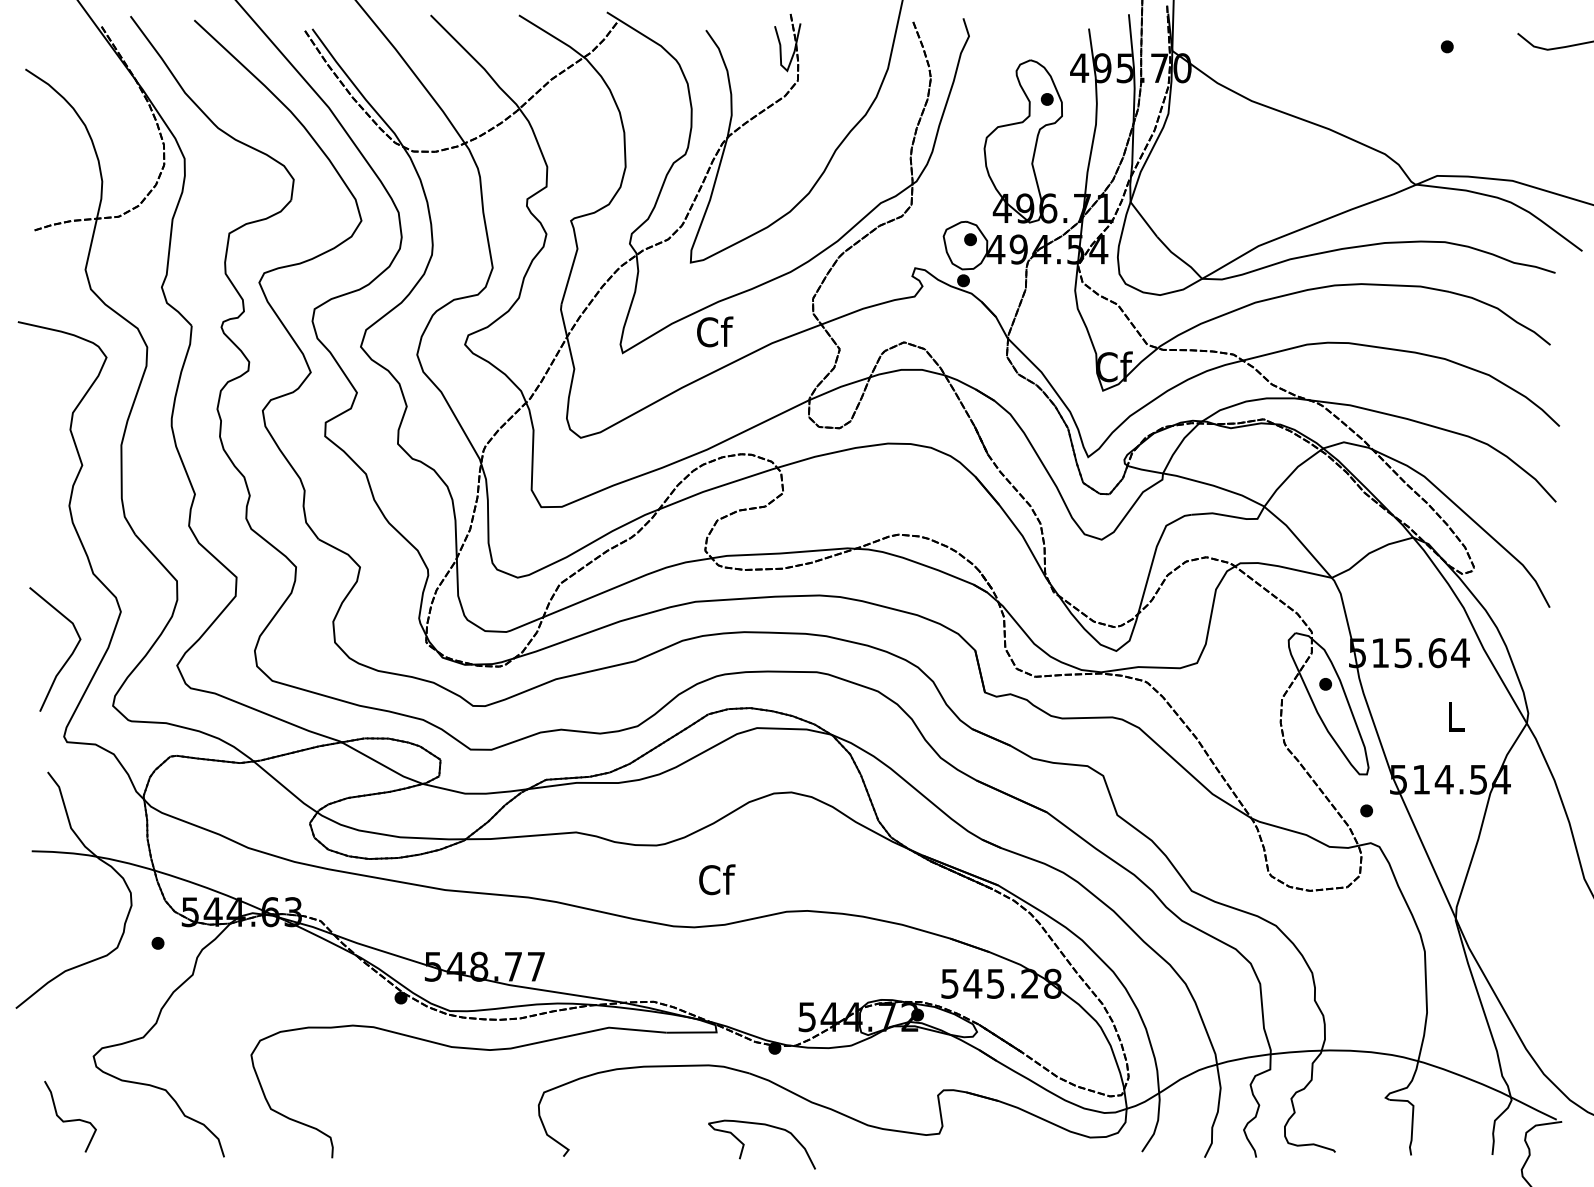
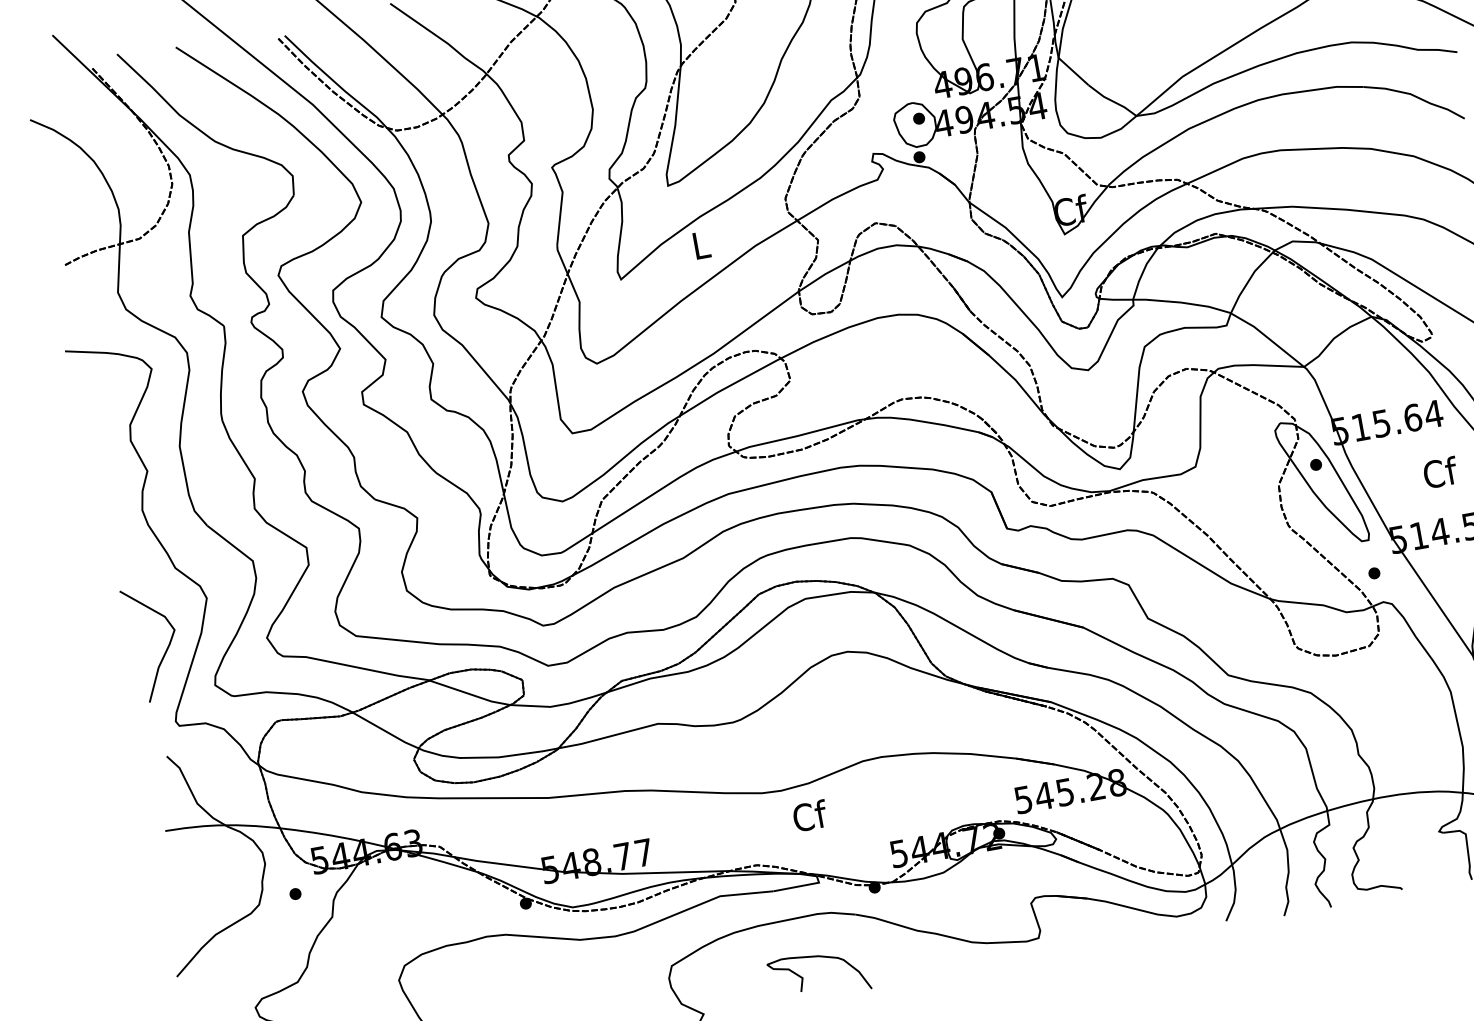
text: (715, 331) -> (701, 244), Cf -> L
text: (1456, 716) -> (1440, 472), L -> Cf
text: (717, 879) -> (810, 815), moved
curve: (744, 1144) -> (803, 977), moved

